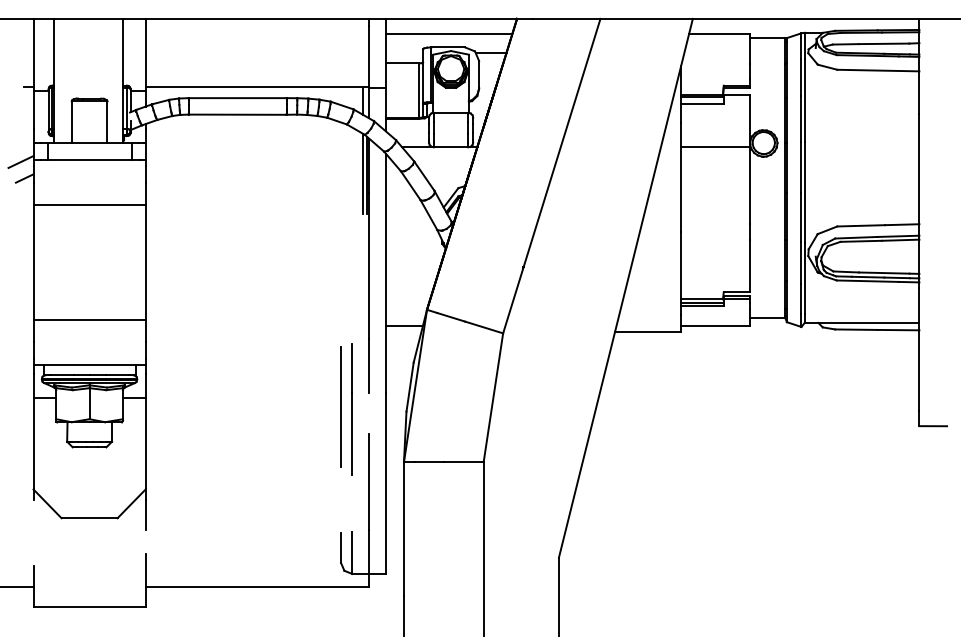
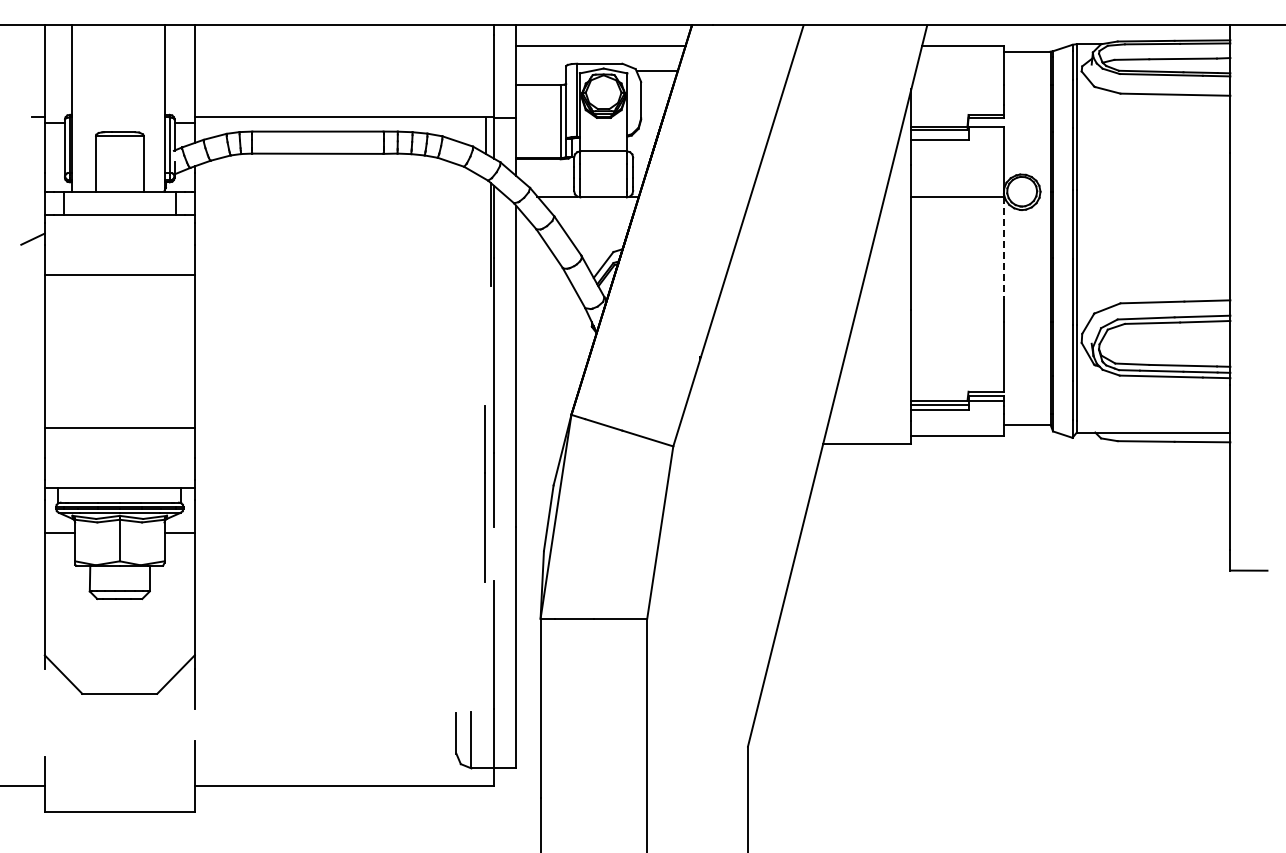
line: (20, 162) -> (27, 217), removed
line: (362, 173) -> (485, 232), removed
line: (749, 185) -> (1003, 248), solid -> dashed
line: (403, 325) -> (540, 436), removed
line: (340, 406) -> (455, 544), removed
line: (351, 408) -> (484, 493), moved

